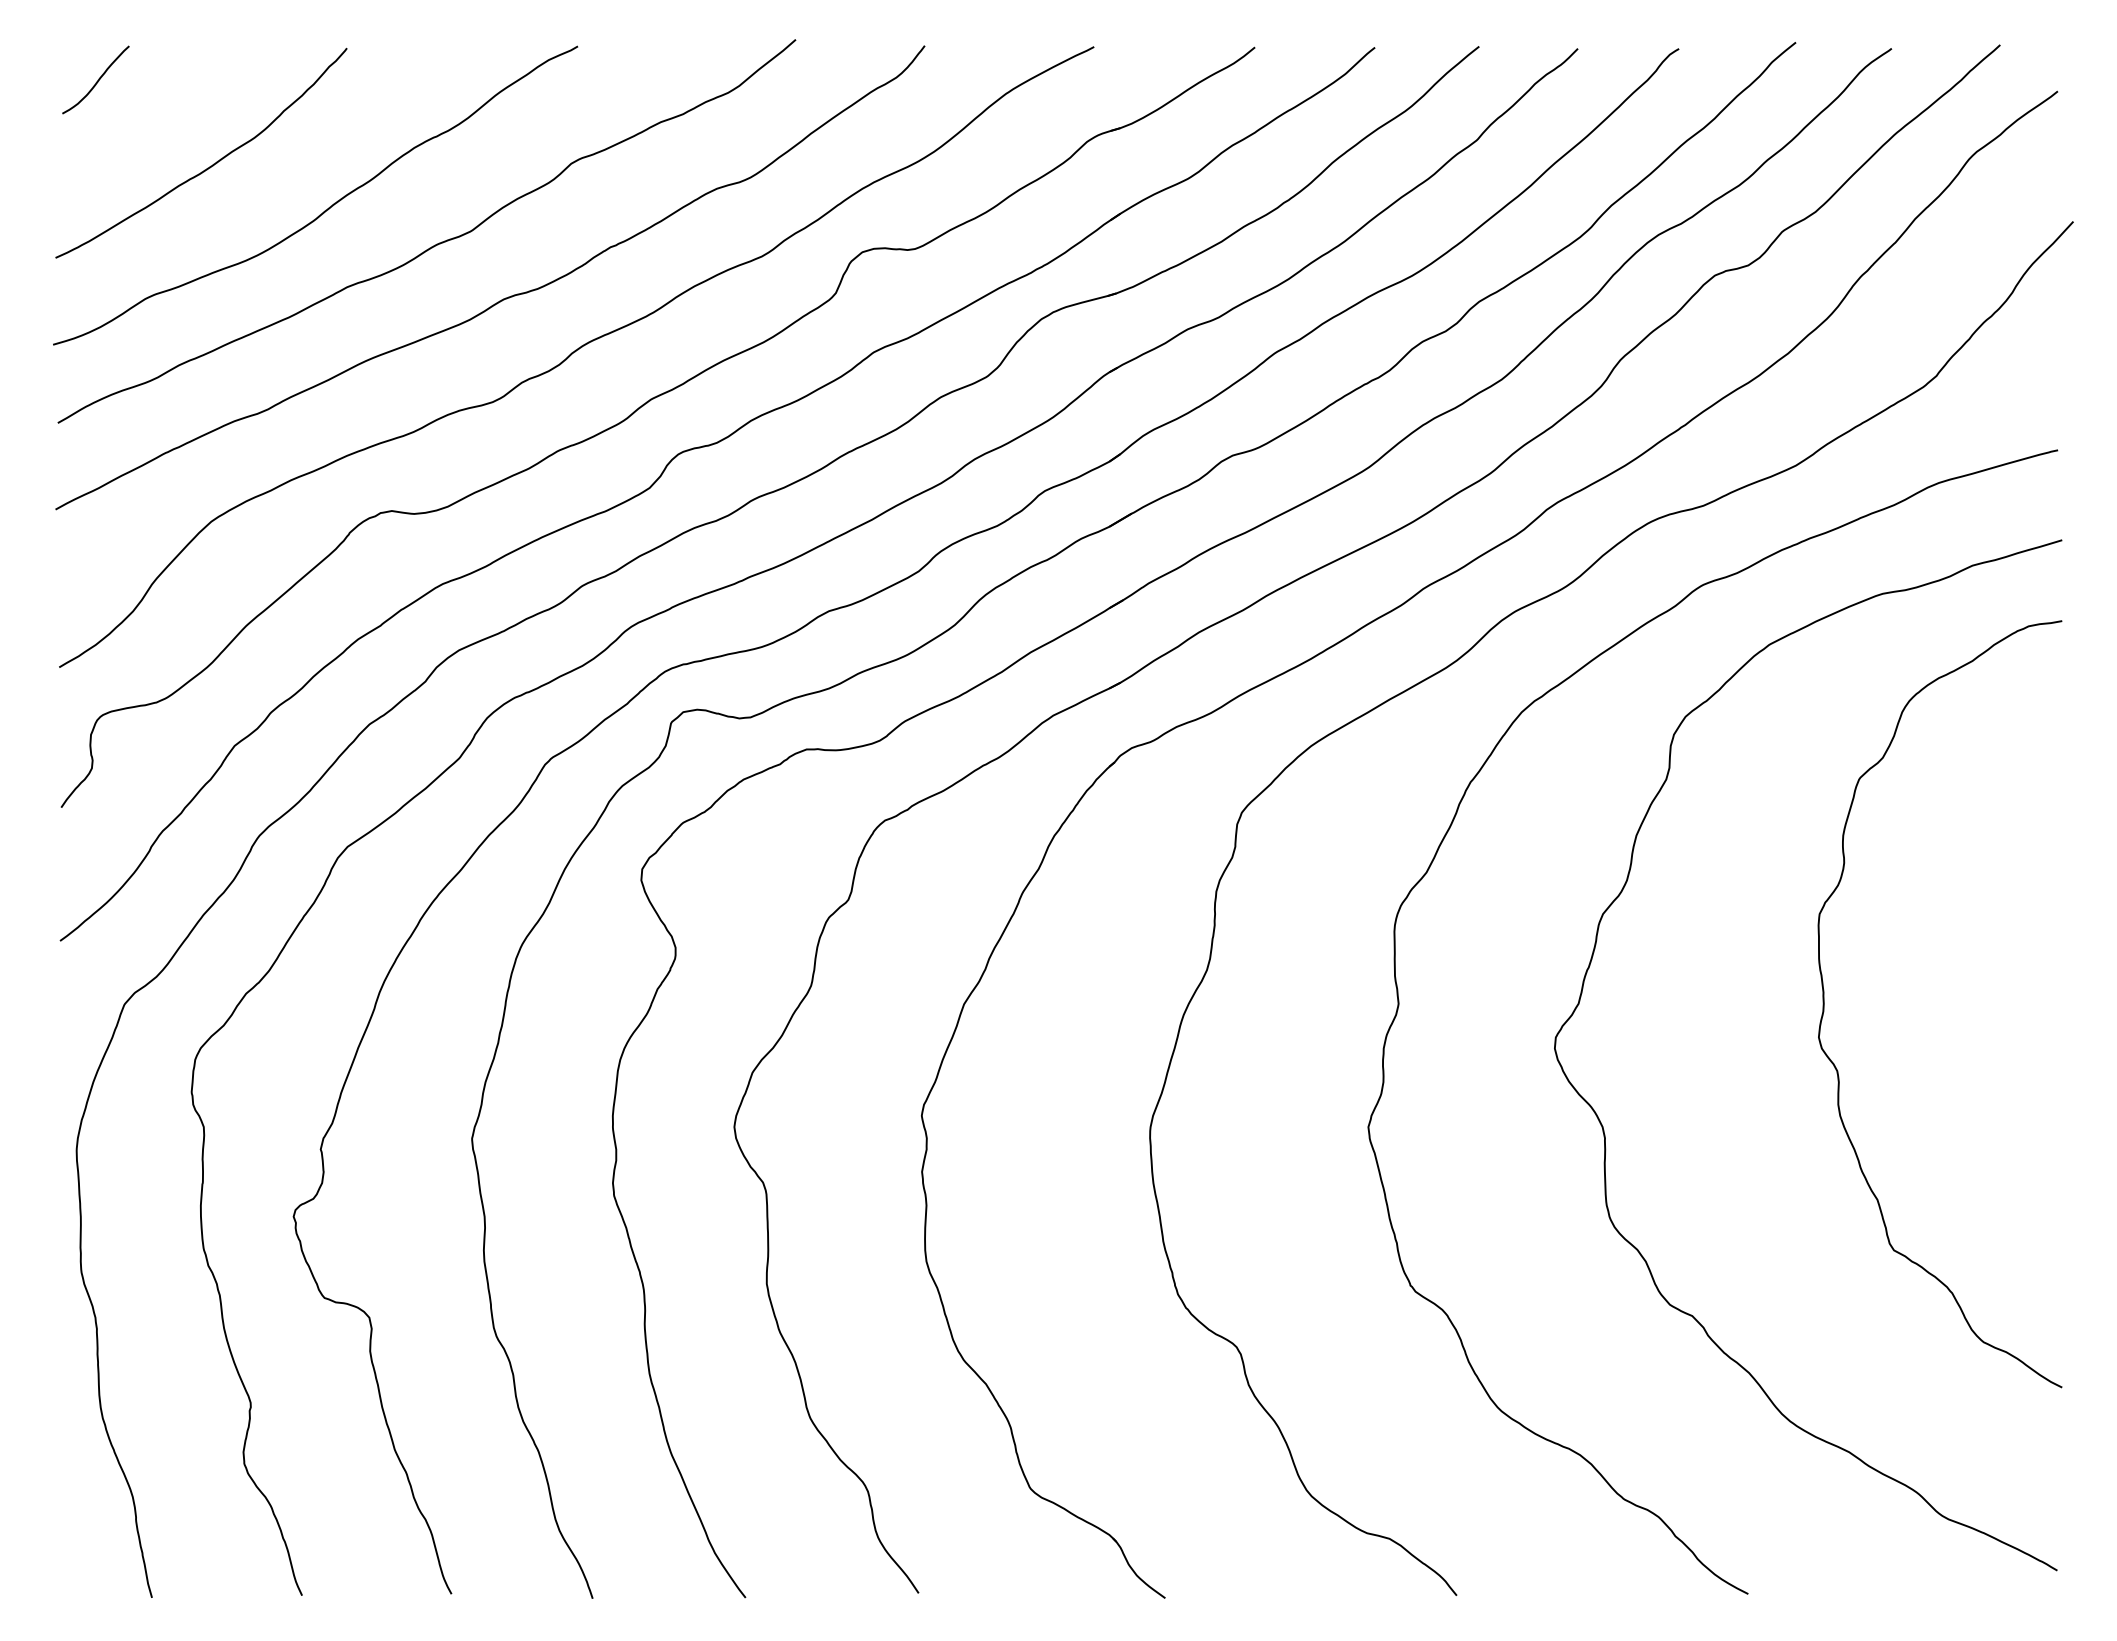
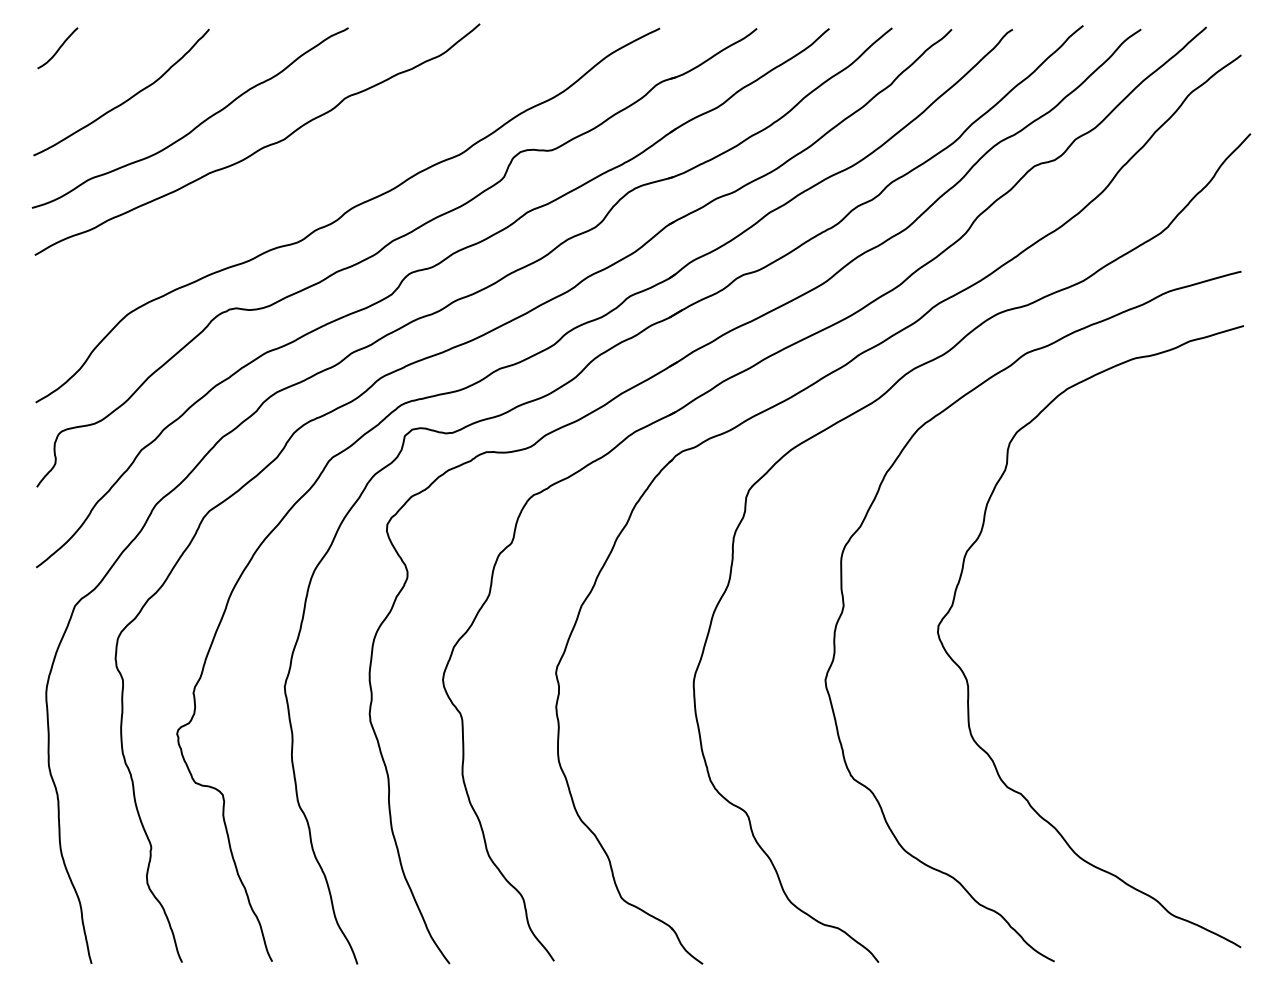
curve: (499, 299) -> (301, 180), removed
curve: (1824, 1003) -> (1100, 605), removed

